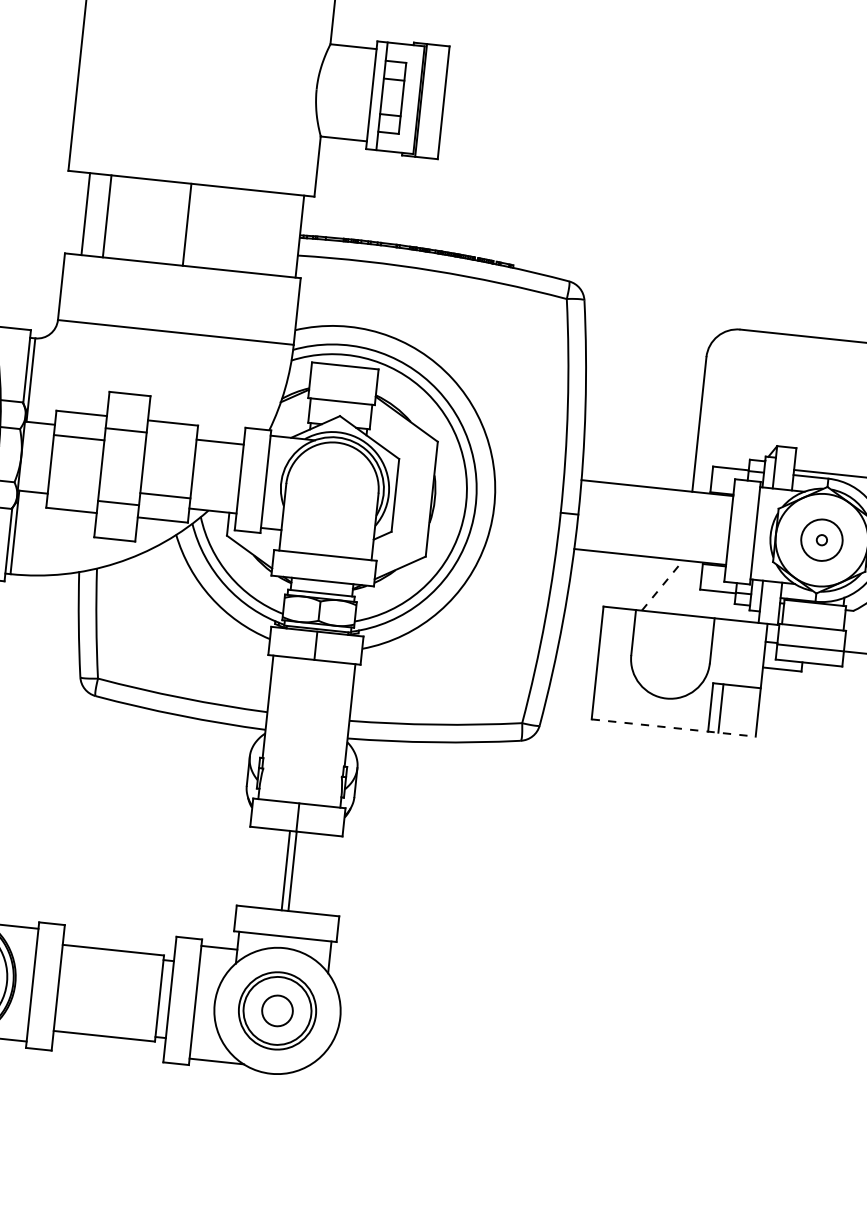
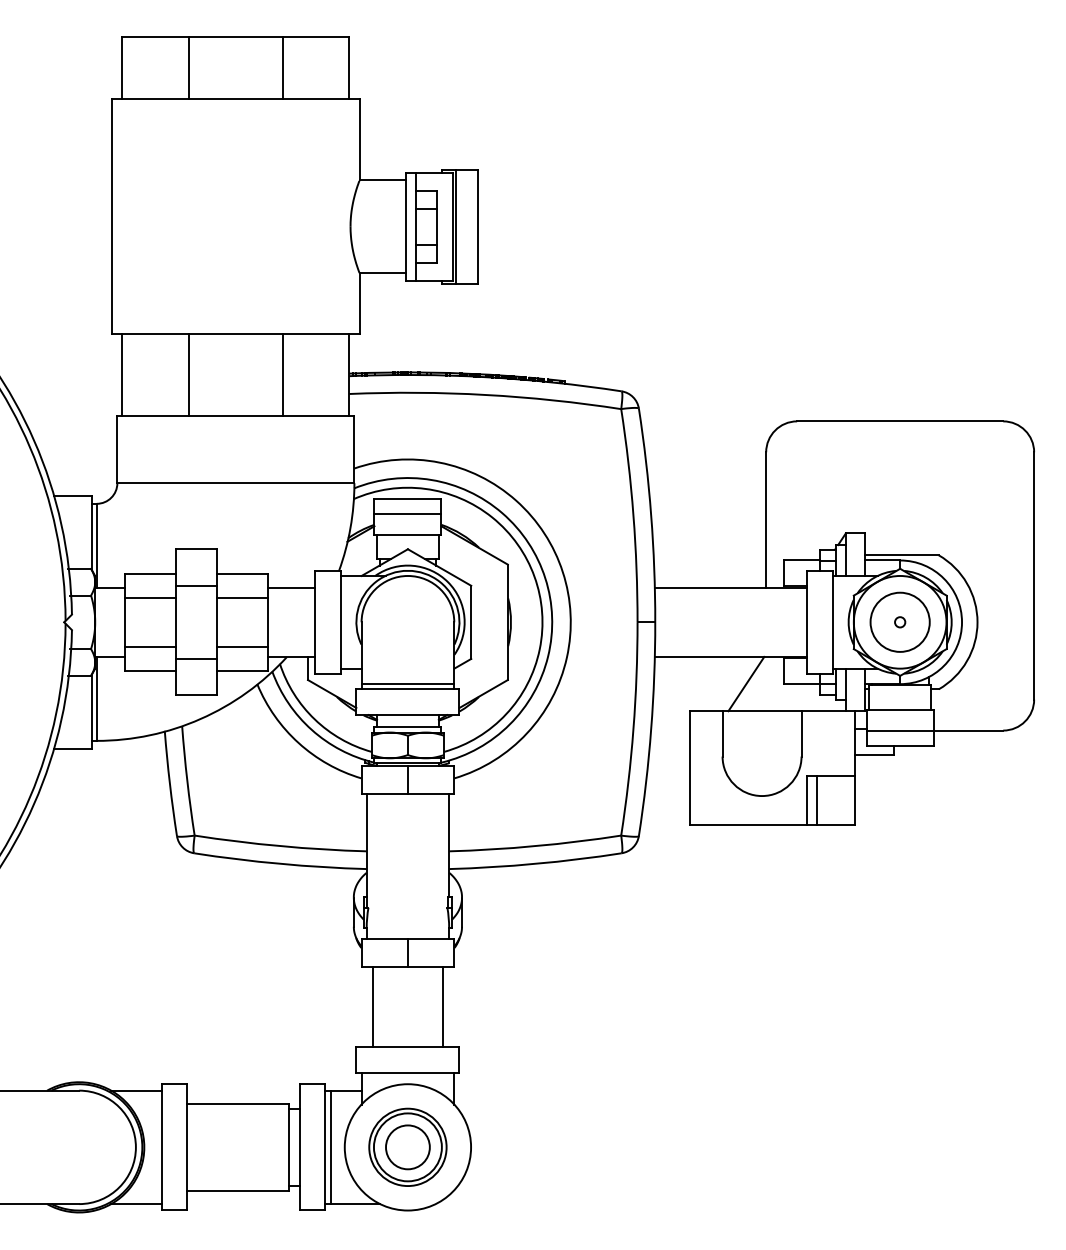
line: (85, 213) -> (188, 374), moved
line: (107, 215) -> (122, 374), moved
line: (186, 224) -> (282, 374), moved
line: (343, 381) -> (407, 514), added
line: (170, 447) -> (242, 598), added
line: (73, 485) -> (150, 646), added
circle: (821, 539) -> (899, 621), size x1.43
line: (325, 550) -> (407, 684), added
line: (662, 585) -> (746, 684), dashed -> solid
line: (673, 727) -> (772, 824), dashed -> solid
line: (285, 870) -> (442, 1006), moved
line: (292, 870) -> (373, 1006), moved
line: (200, 1002) -> (330, 1147), added
circle: (277, 1011) -> (407, 1147), size x1.43

